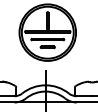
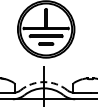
arc: (45, 85) -> (43, 82), solid -> dashed

